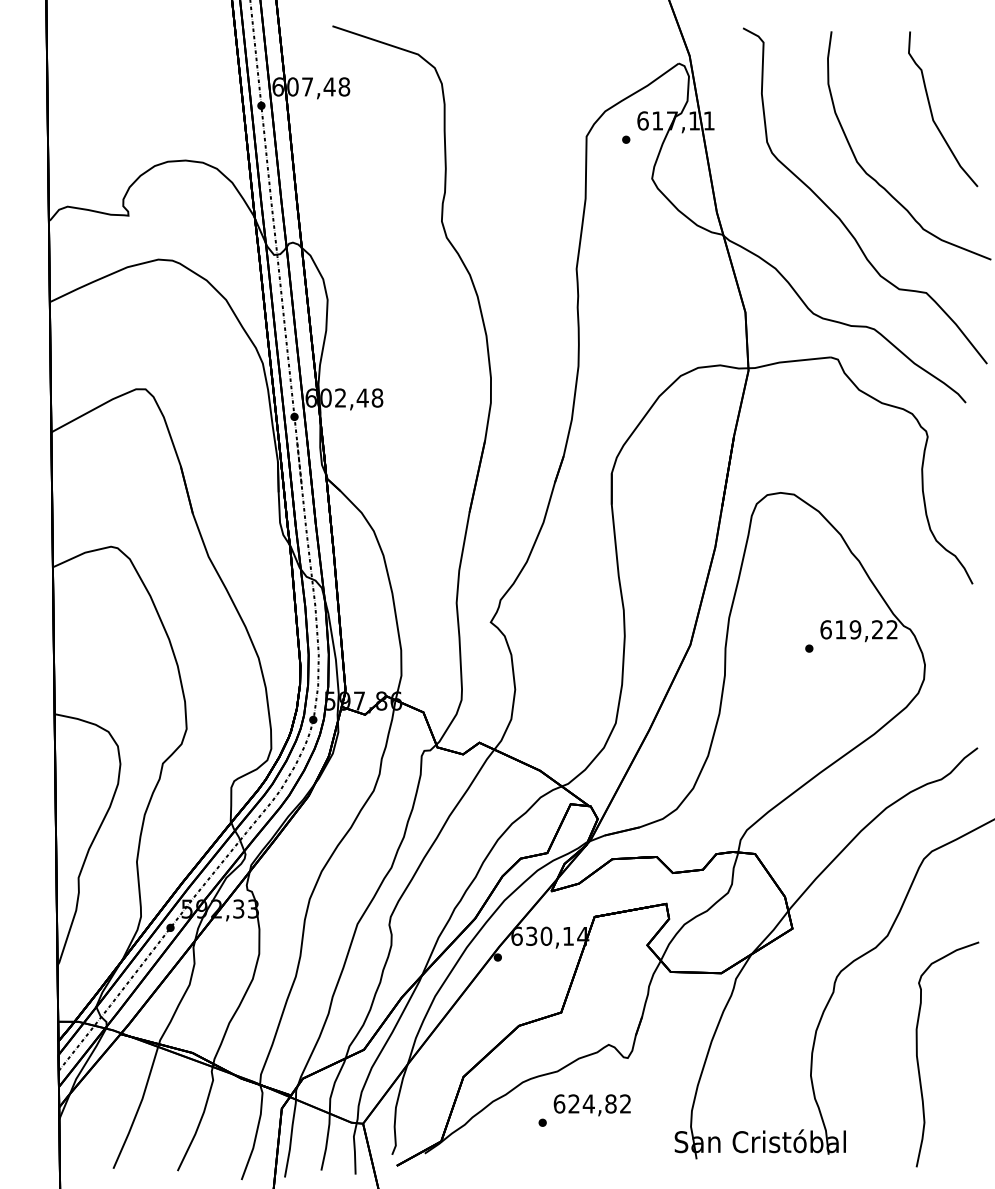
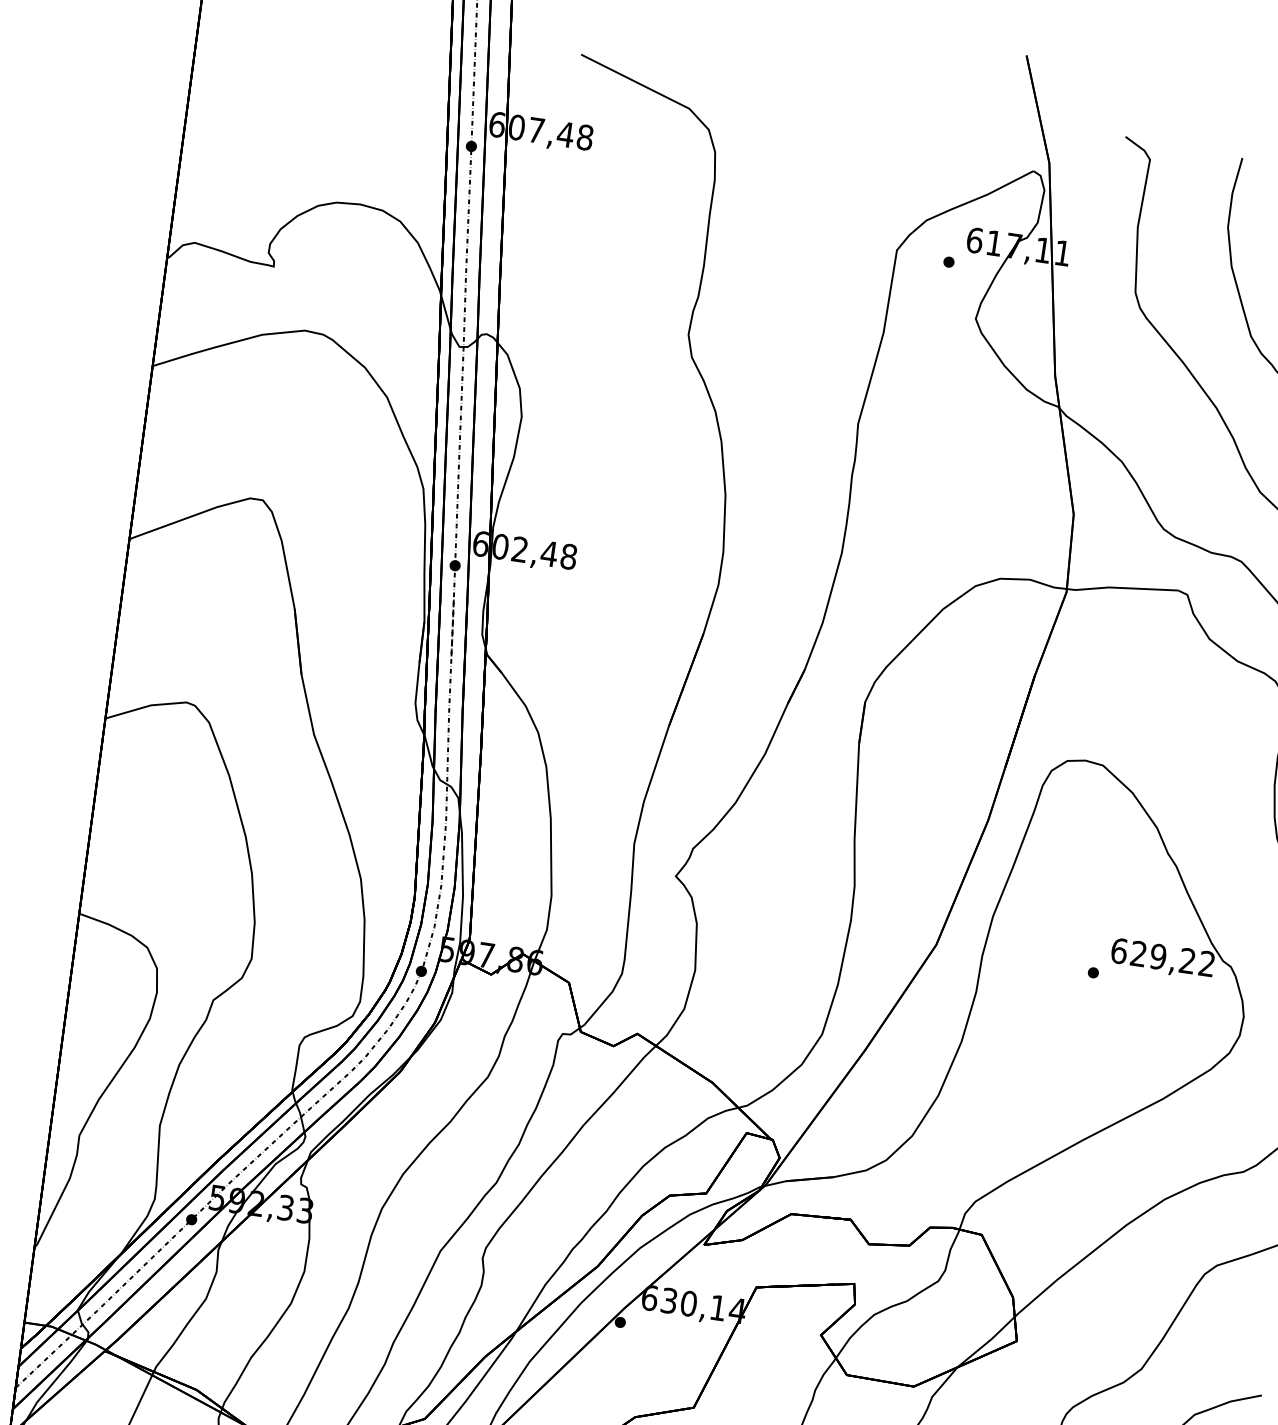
text: (840, 629) -> (1138, 953), 619,22 -> 629,22

